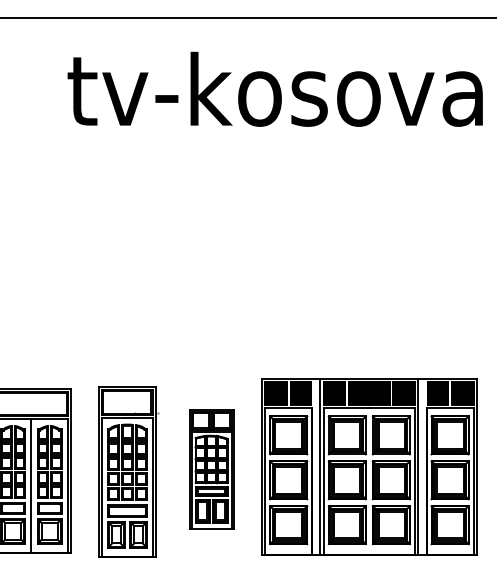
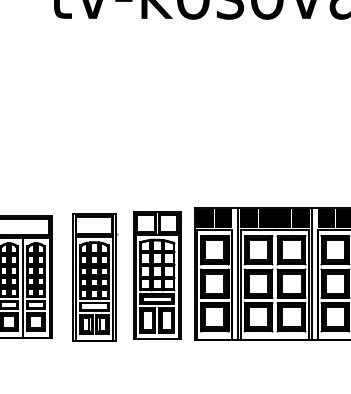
part: (211, 469) -> (157, 275), size x1.43

